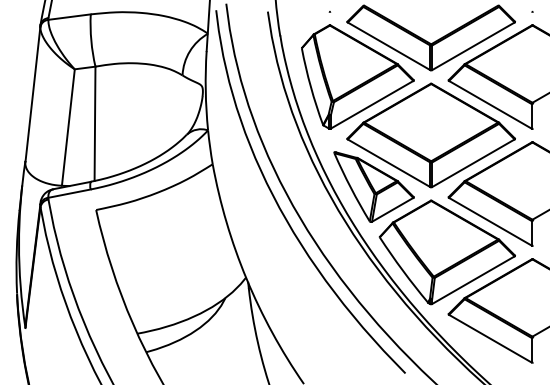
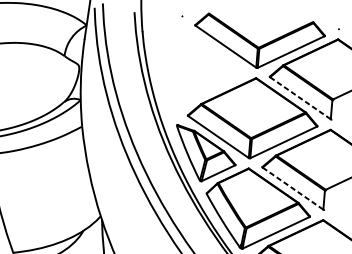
part: (357, 76) -> (199, 67), removed
line: (490, 104) -> (300, 98), solid -> dashed
line: (490, 221) -> (293, 188), solid -> dashed

